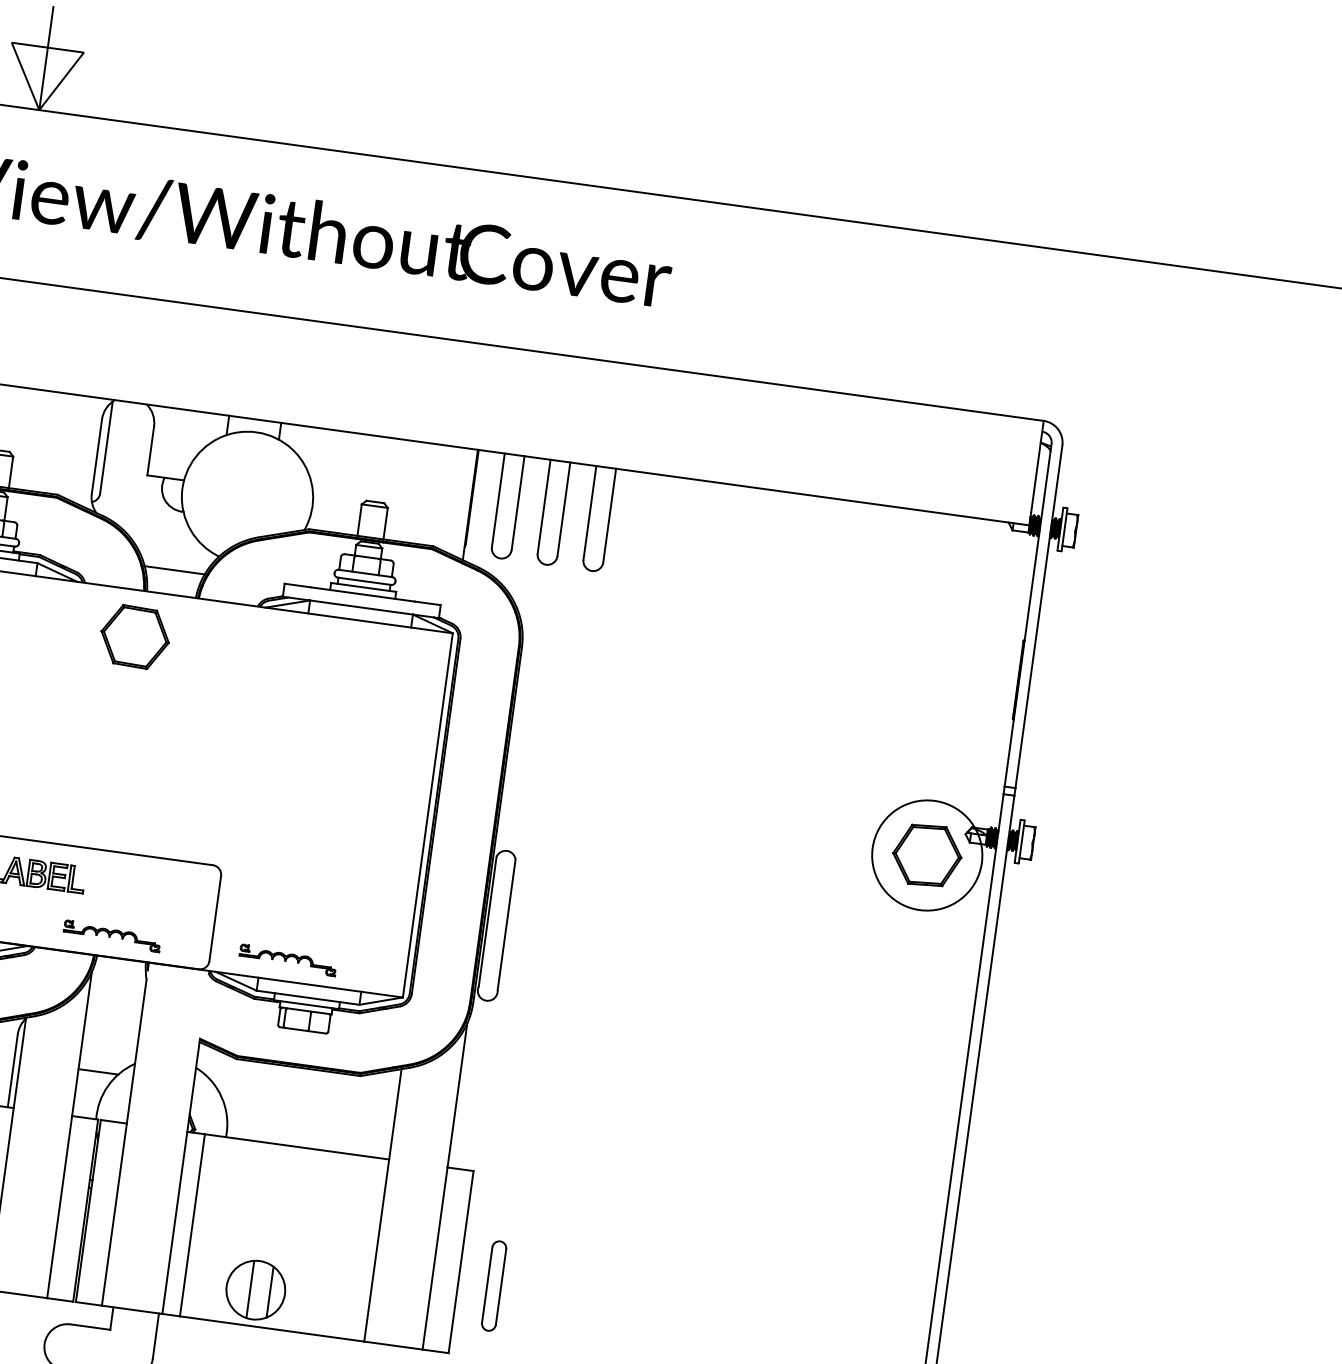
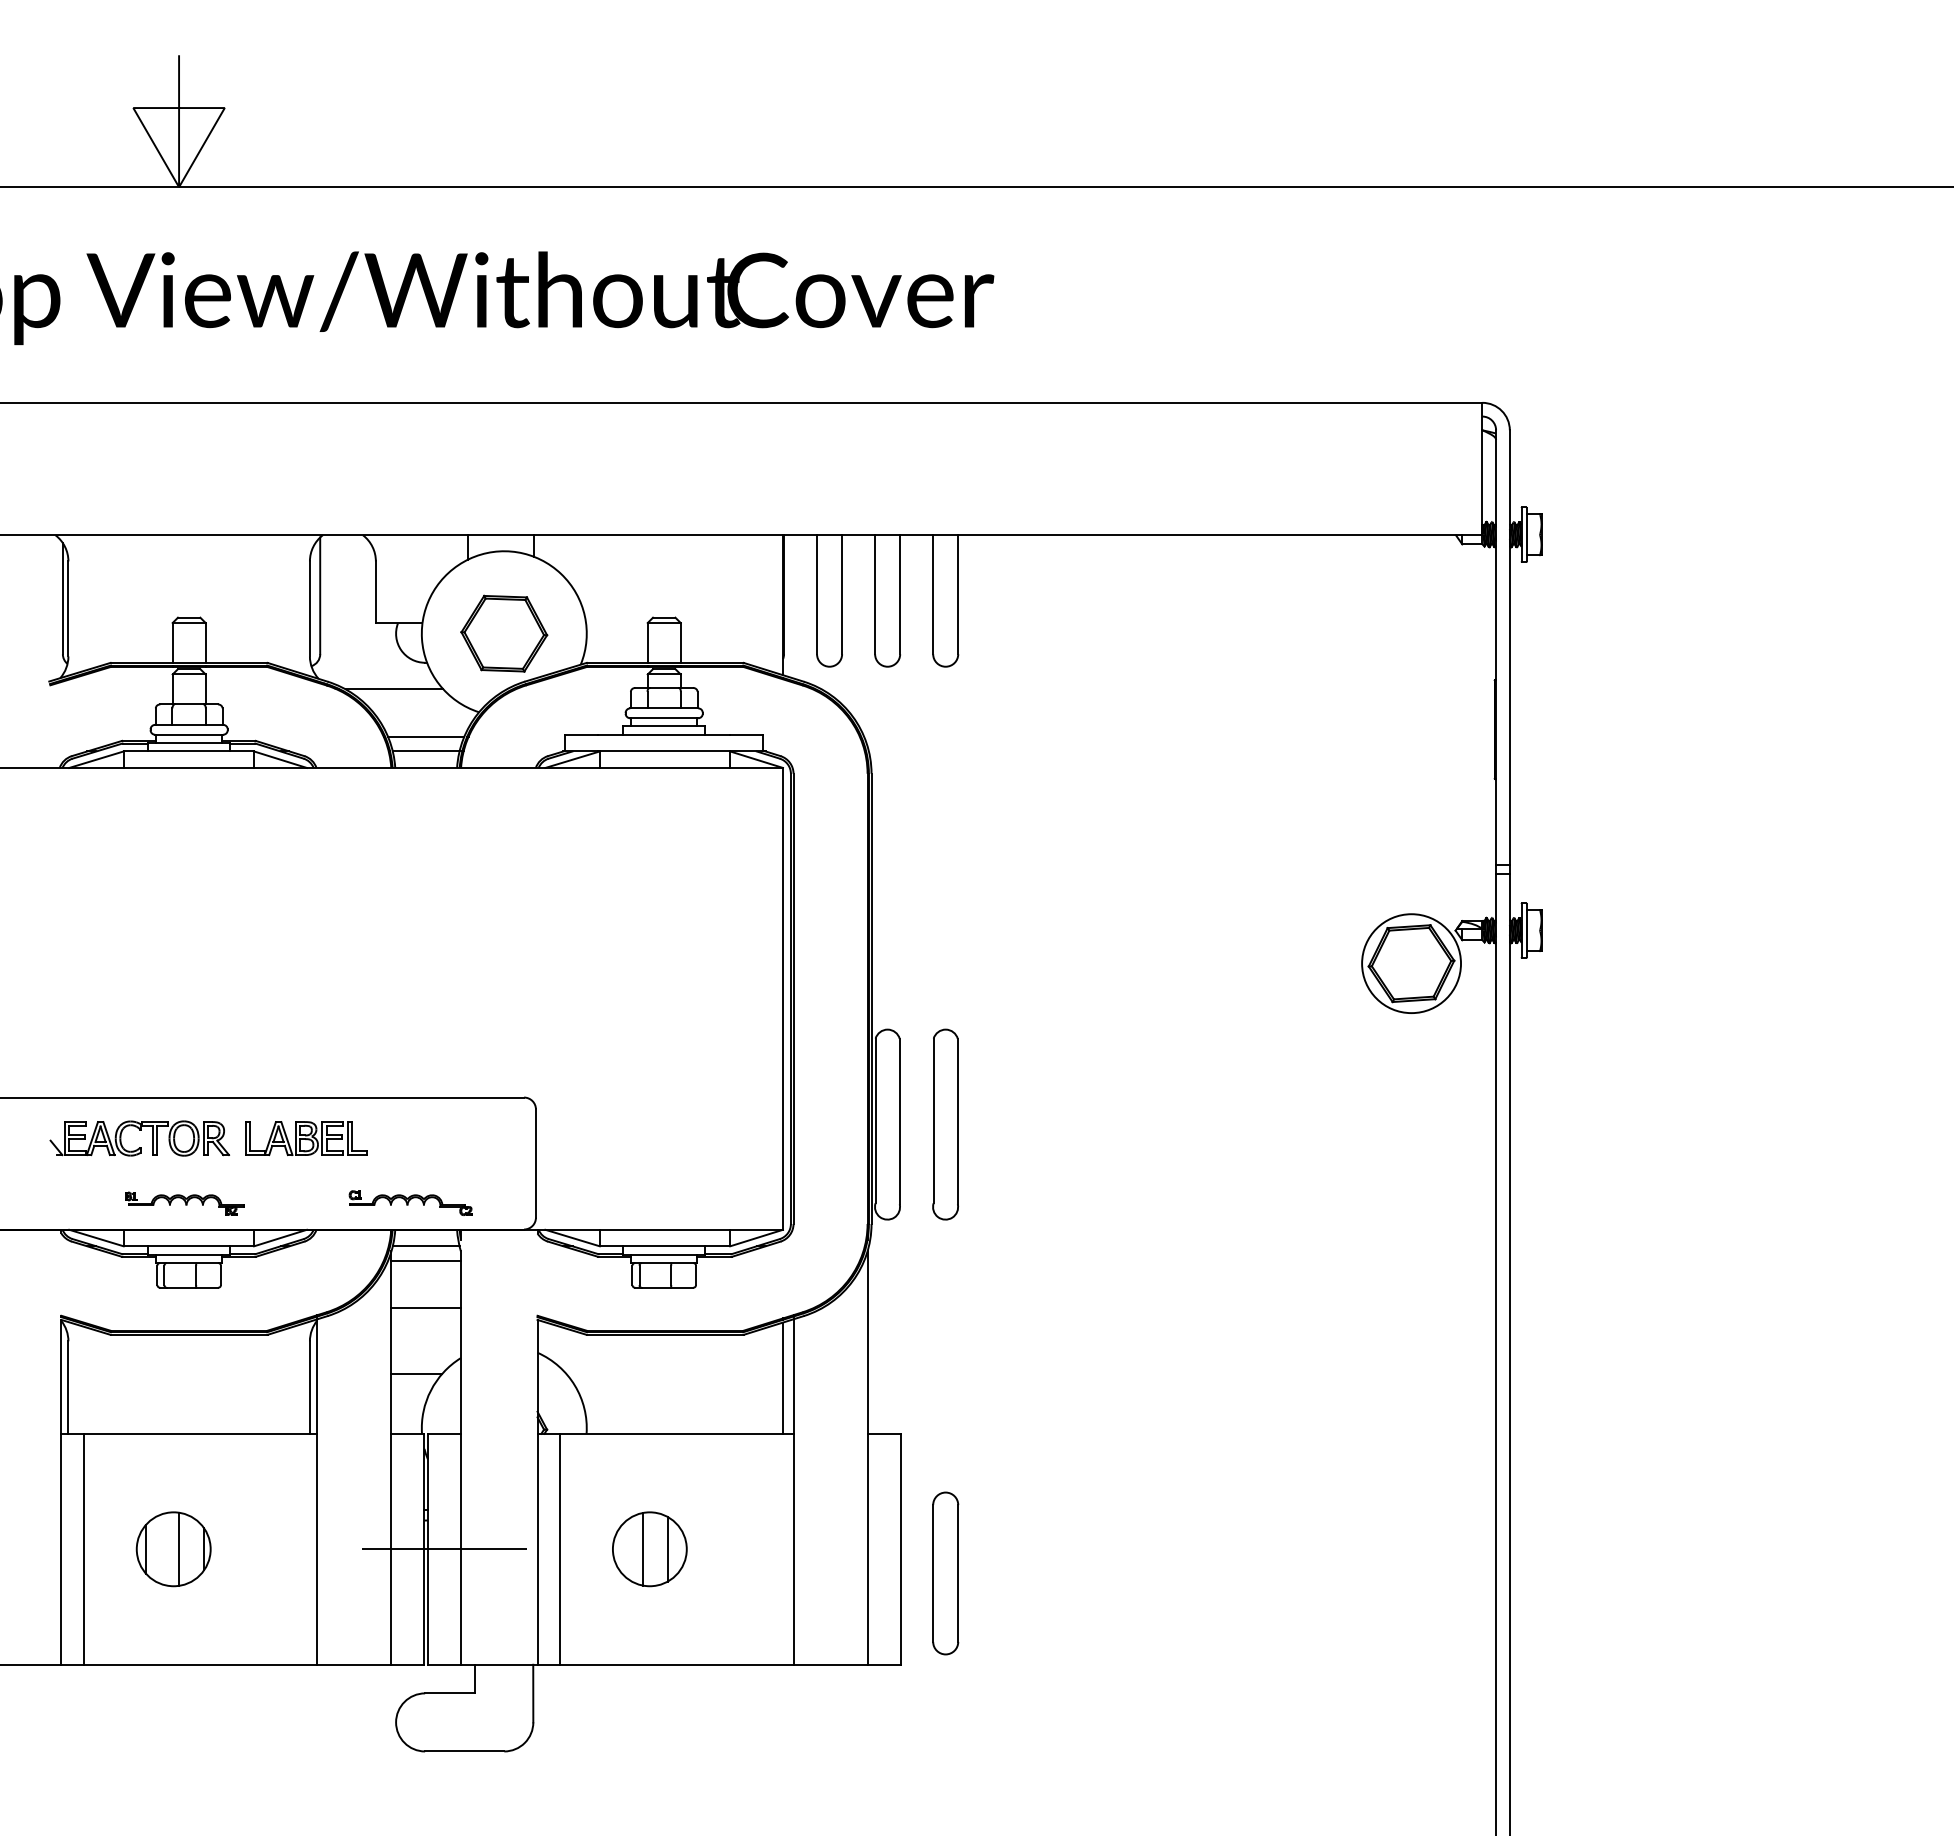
line: (154, 529) -> (394, 689), added
line: (172, 581) -> (425, 751), added
part: (135, 636) -> (504, 633), moved
circle: (927, 855) -> (1411, 963), size x0.71
part: (542, 931) -> (945, 1124), added
part: (287, 959) -> (633, 1202), removed
line: (119, 972) -> (425, 1246), added
line: (117, 983) -> (425, 1260), added
line: (112, 1020) -> (425, 1308), added
line: (387, 1113) -> (783, 1377), added
line: (100, 1212) -> (443, 1549), added
part: (493, 1286) -> (945, 1573), size x1.43
part: (255, 1290) -> (649, 1549), moved

